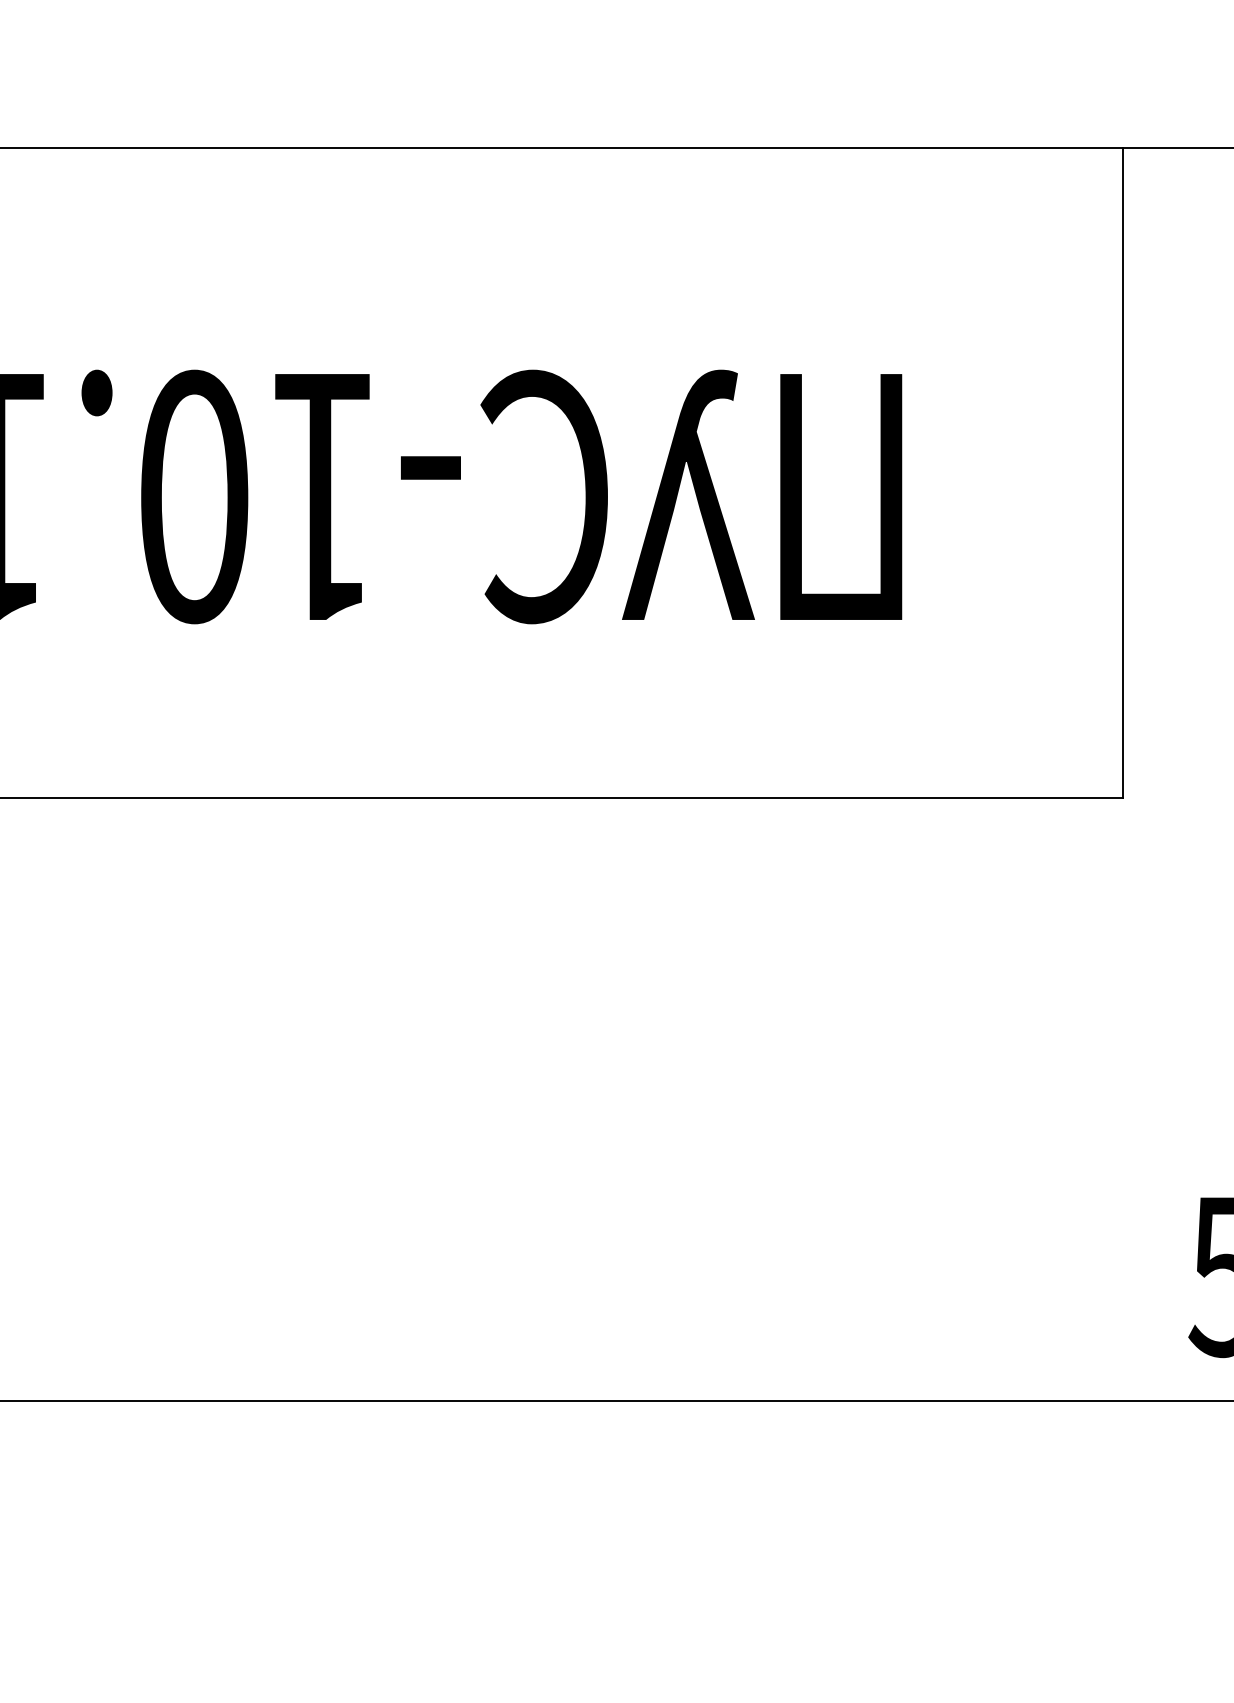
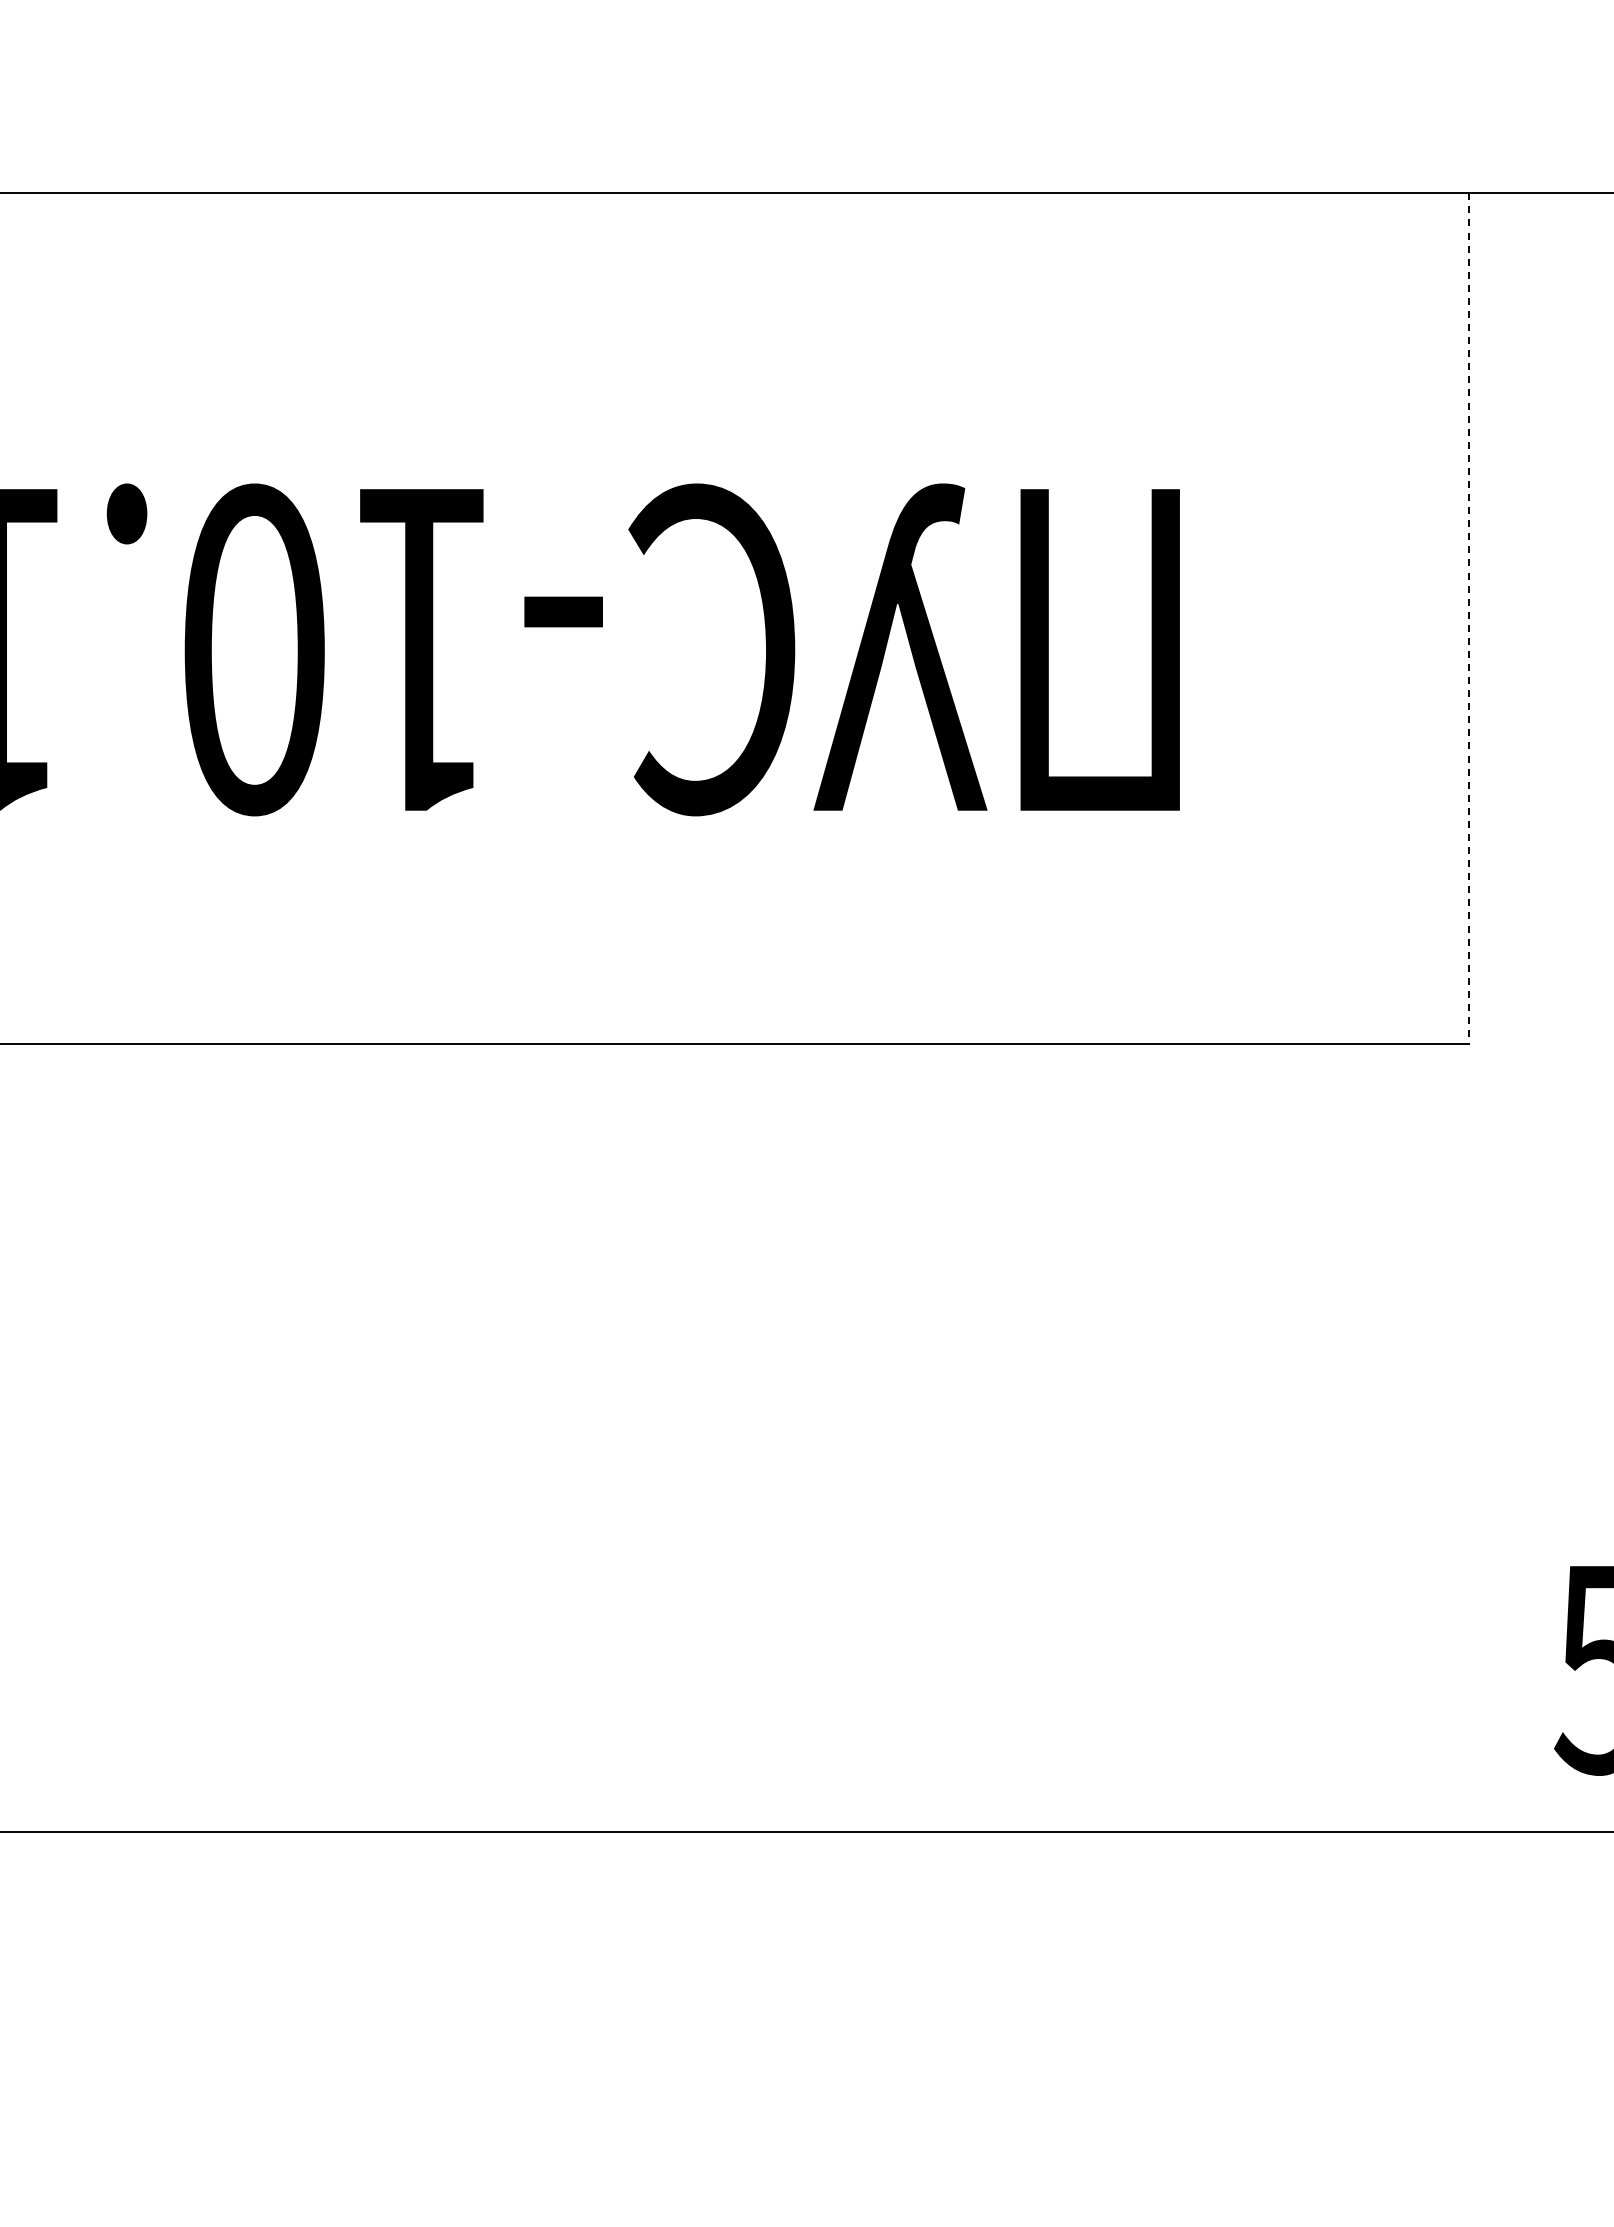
line: (1122, 473) -> (1468, 619), solid -> dashed

